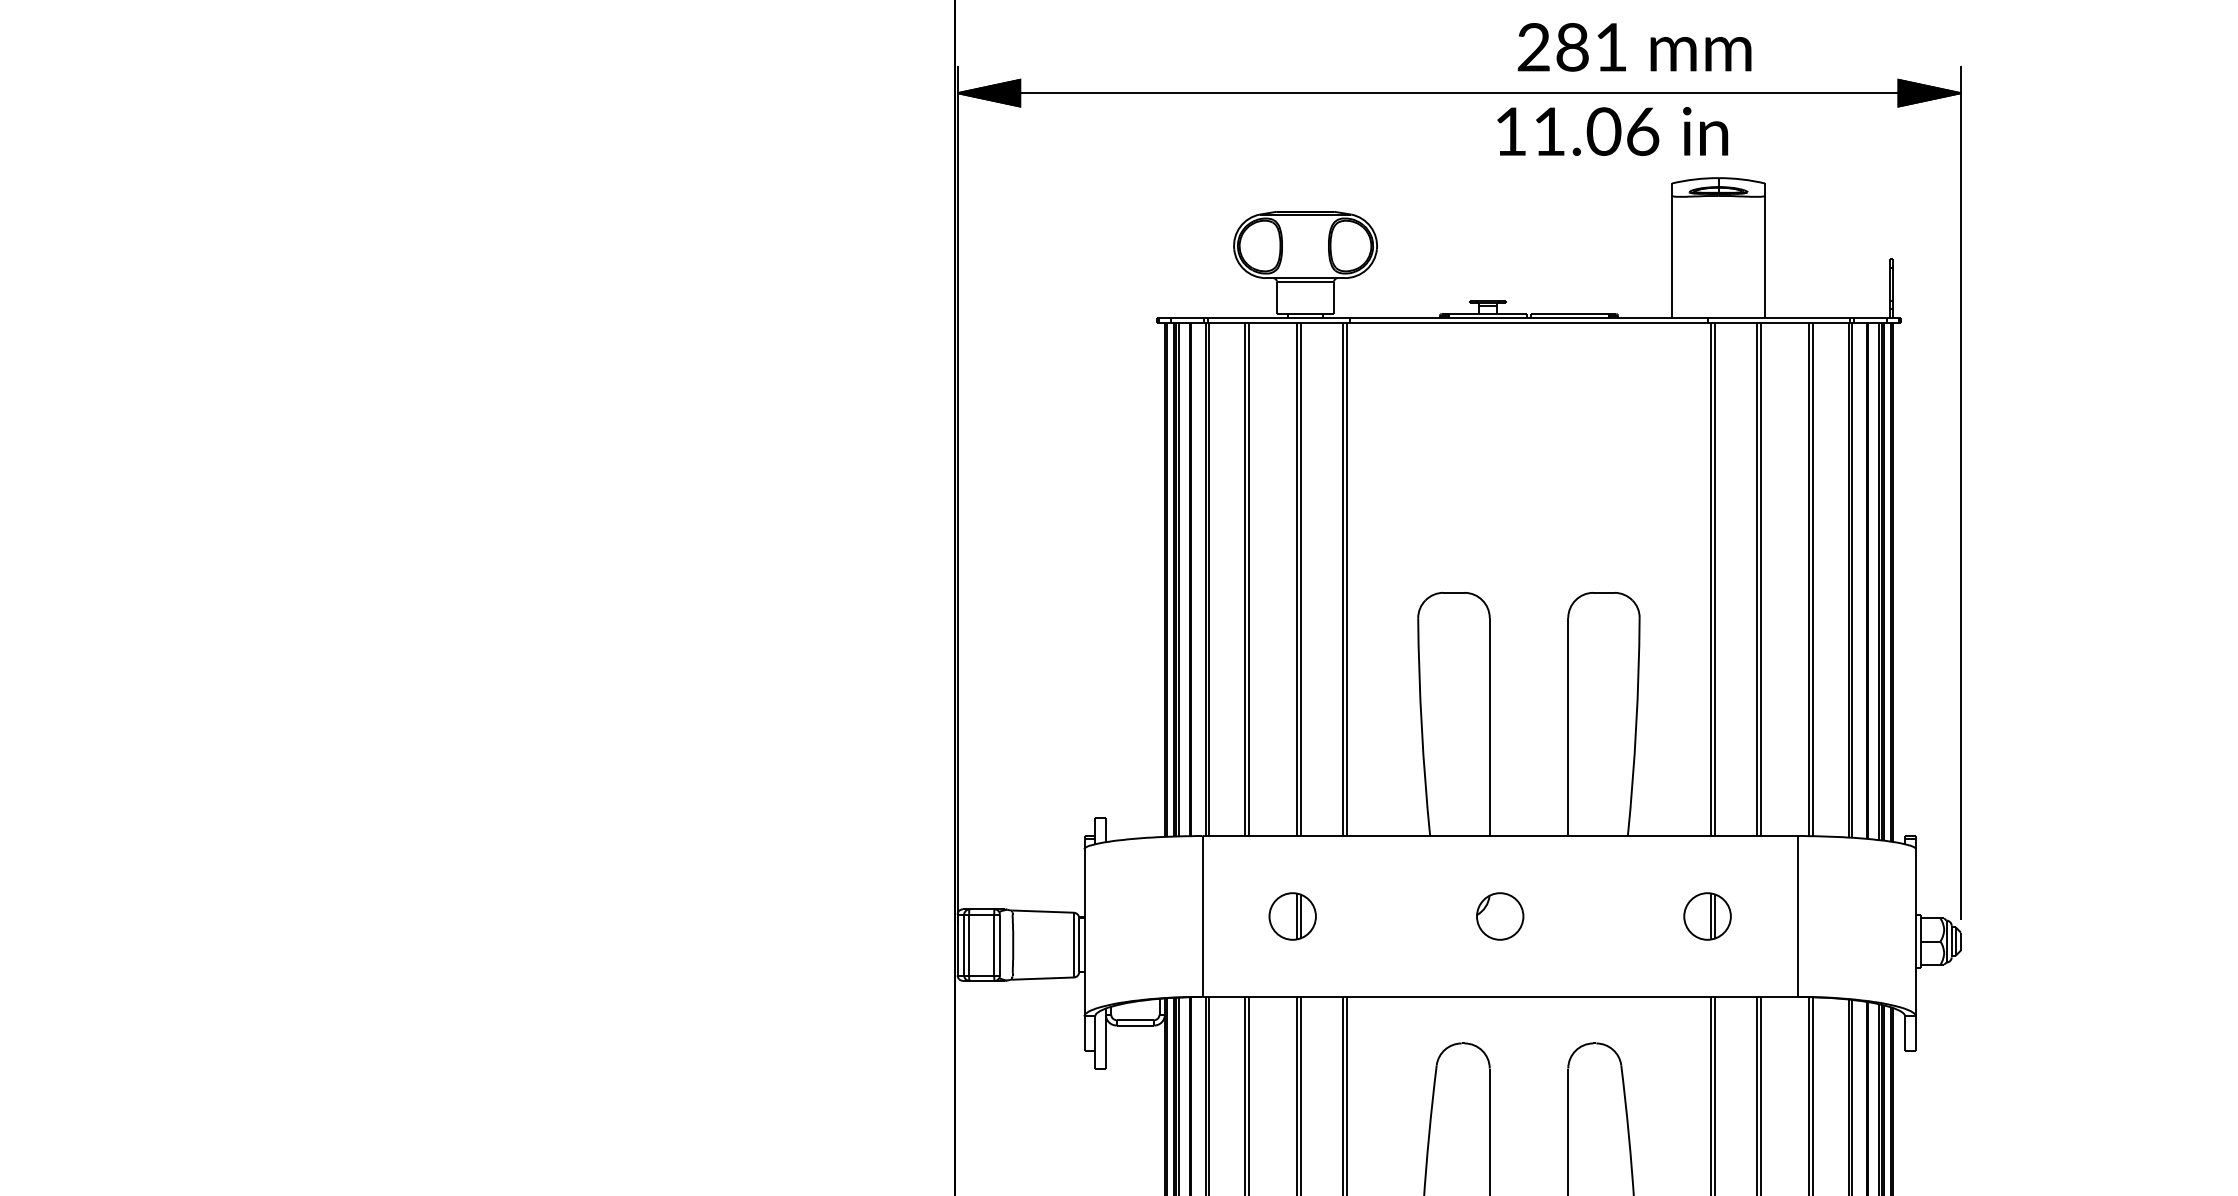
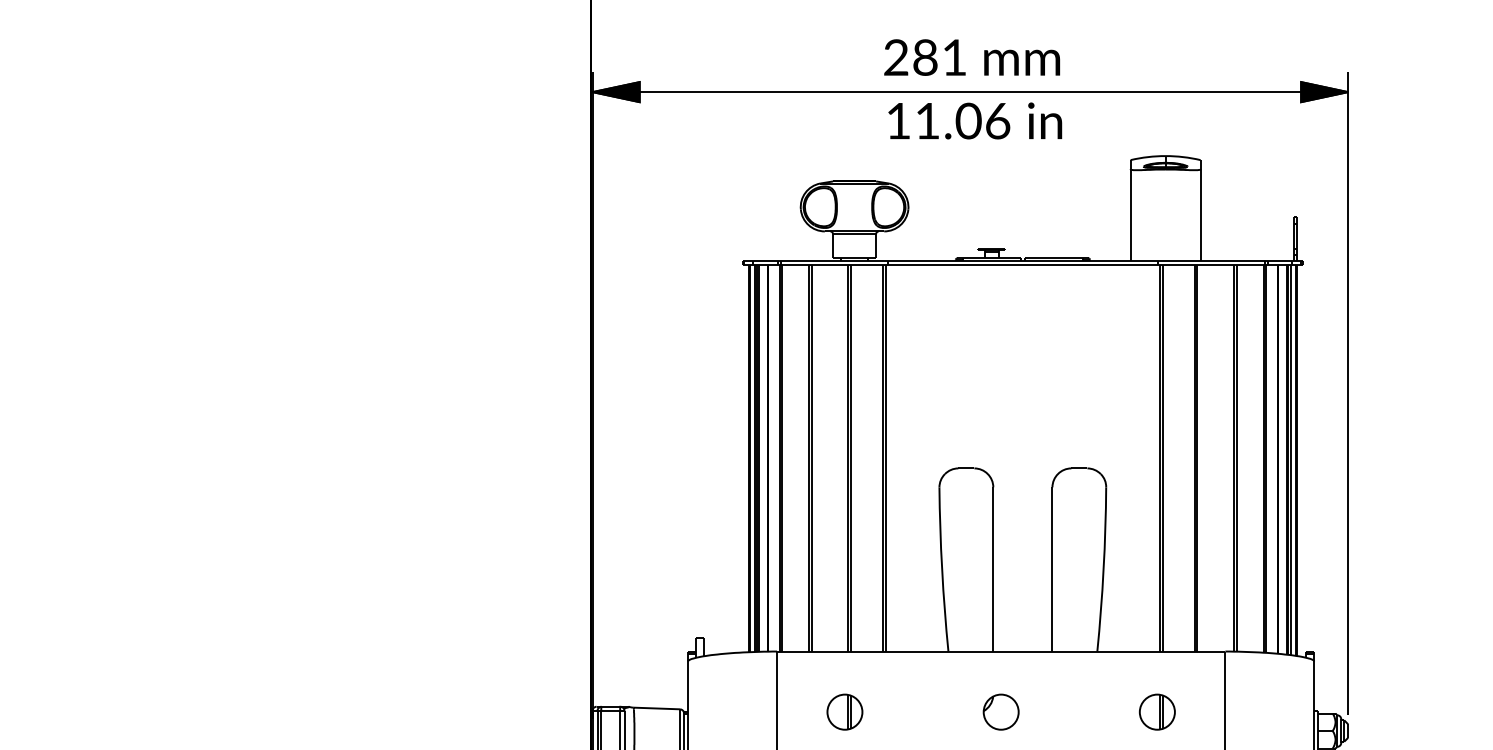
text: (1634, 47) -> (972, 57), moved
text: (1612, 131) -> (975, 120), moved

